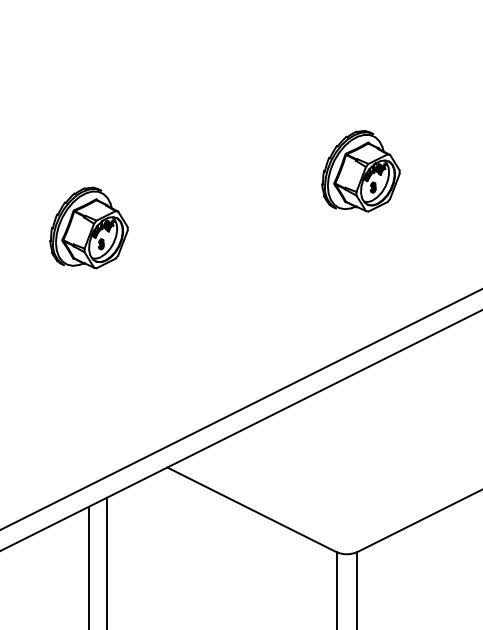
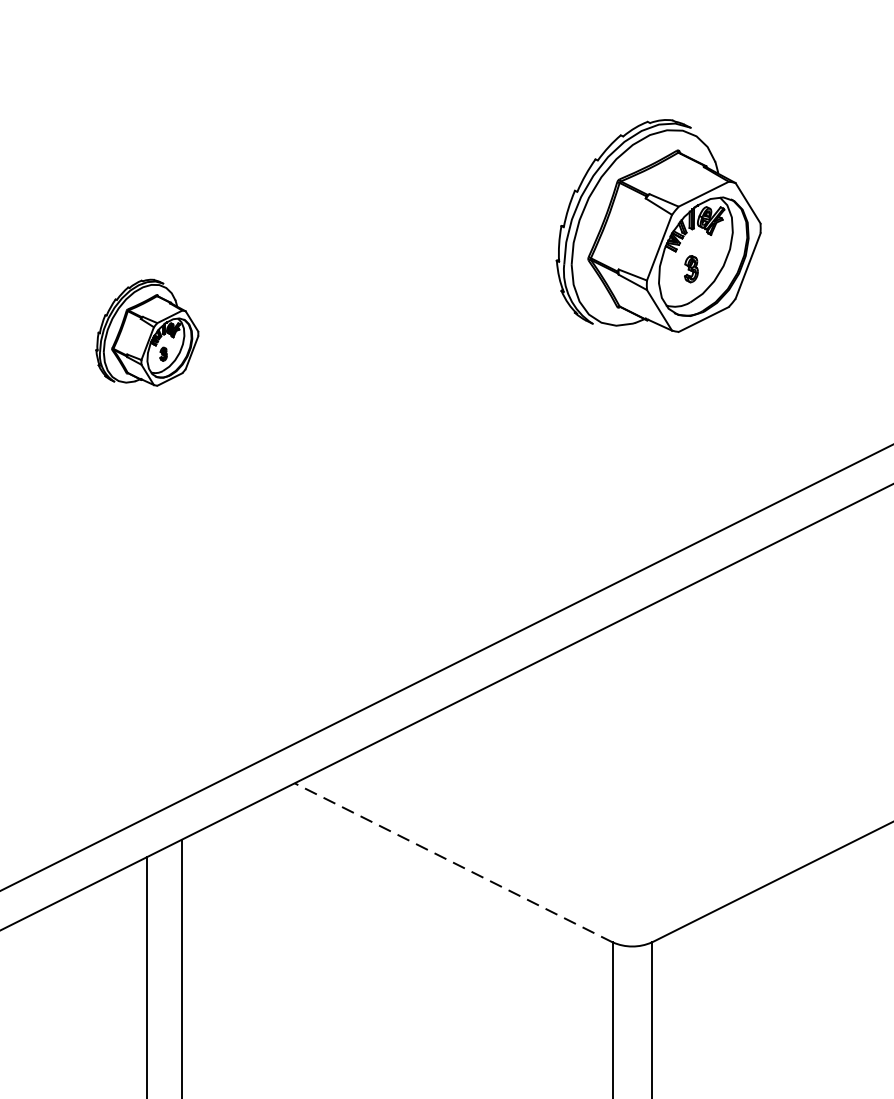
part: (360, 171) -> (657, 226), size x1.4
part: (88, 227) -> (146, 331), size x0.7
line: (251, 509) -> (452, 862), solid -> dashed

